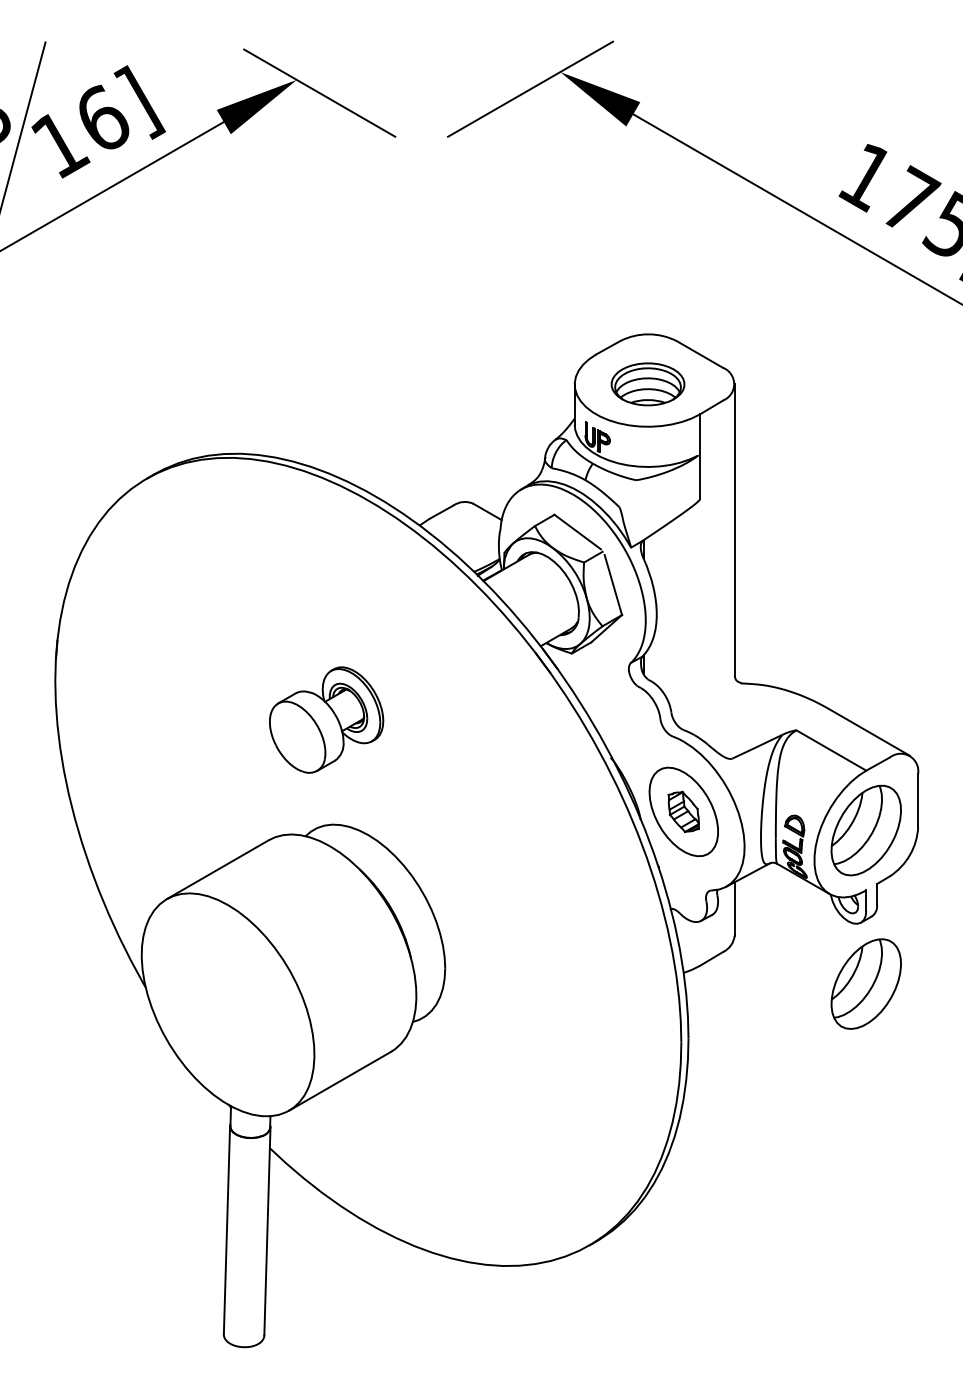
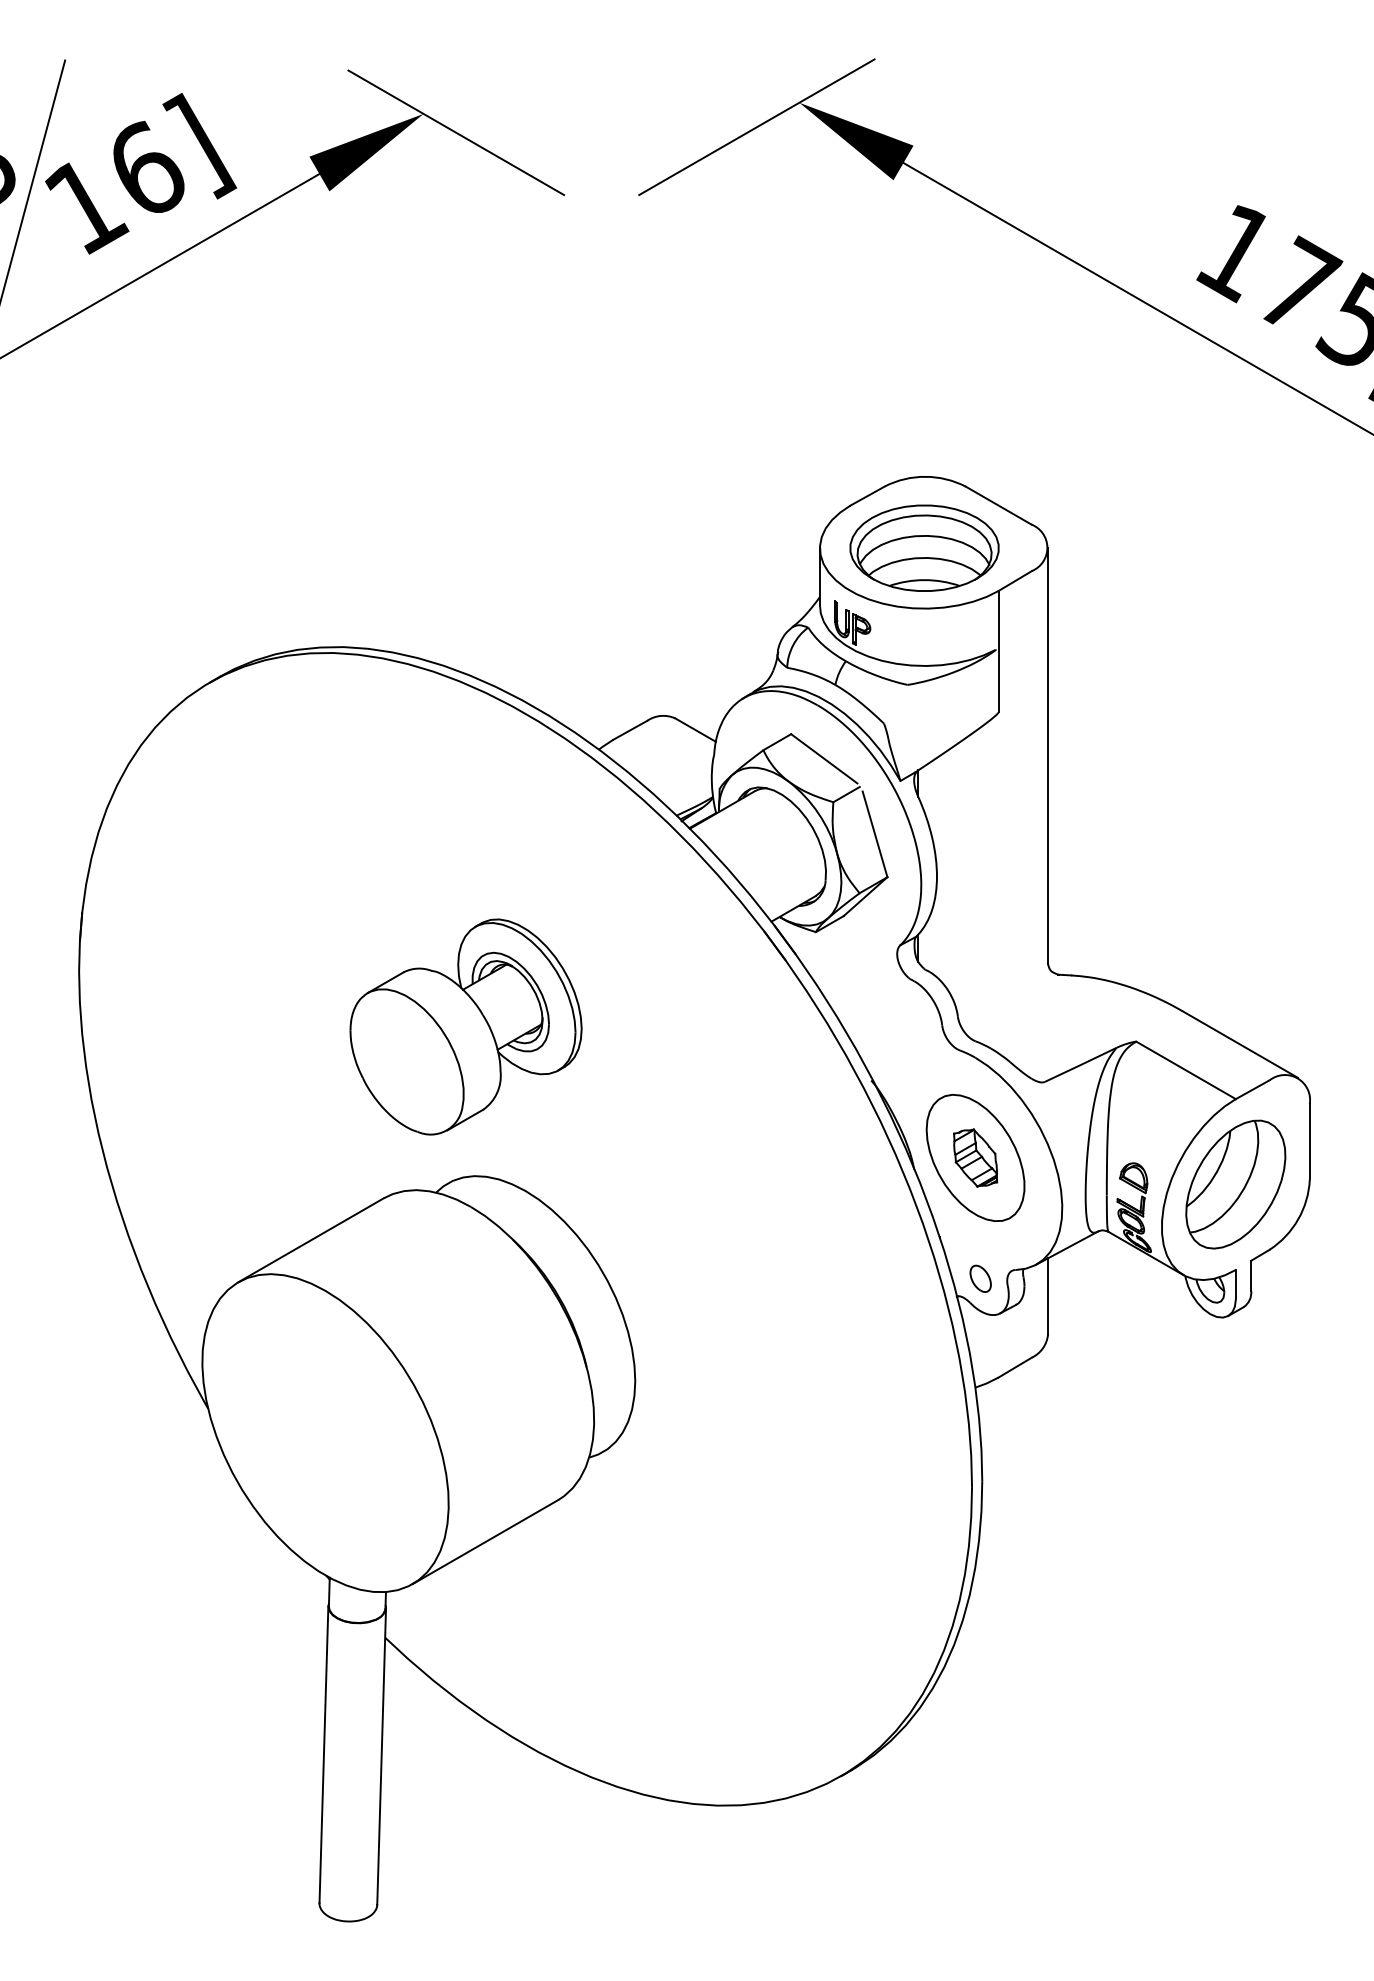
part: (648, 383) -> (924, 547), size x1.43
part: (326, 719) -> (465, 1026), size x1.43
part: (687, 896) -> (980, 1278), added
part: (866, 984) -> (1235, 1403), removed

